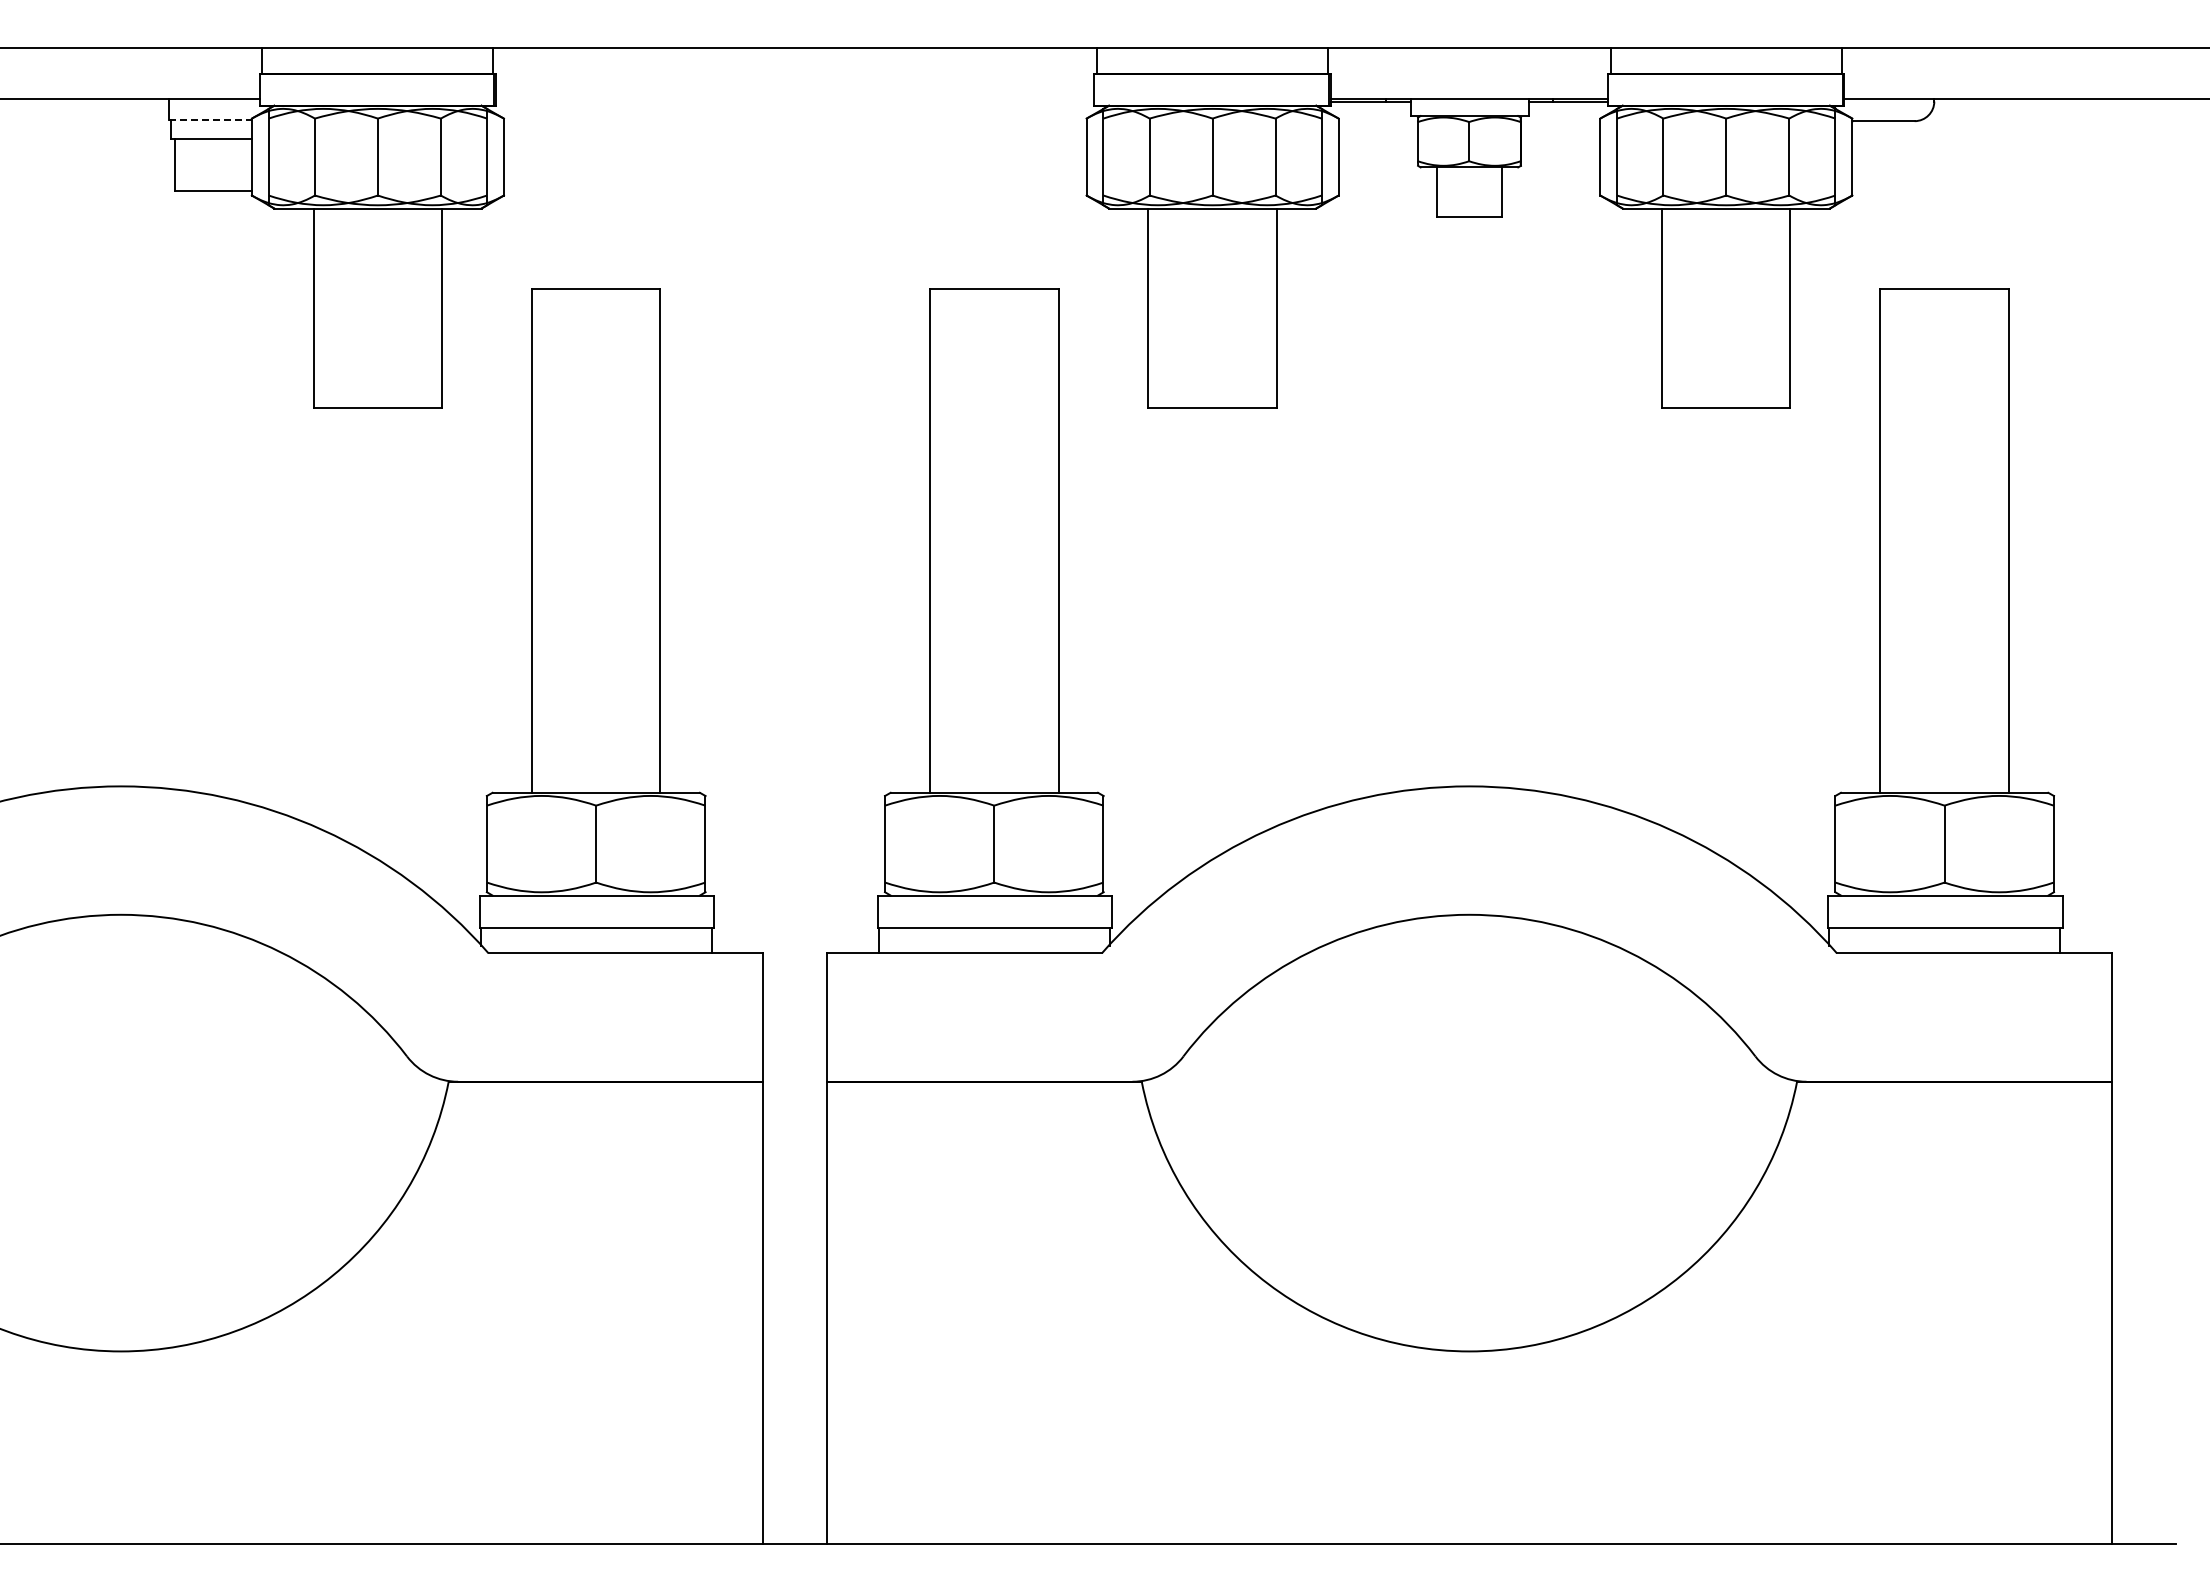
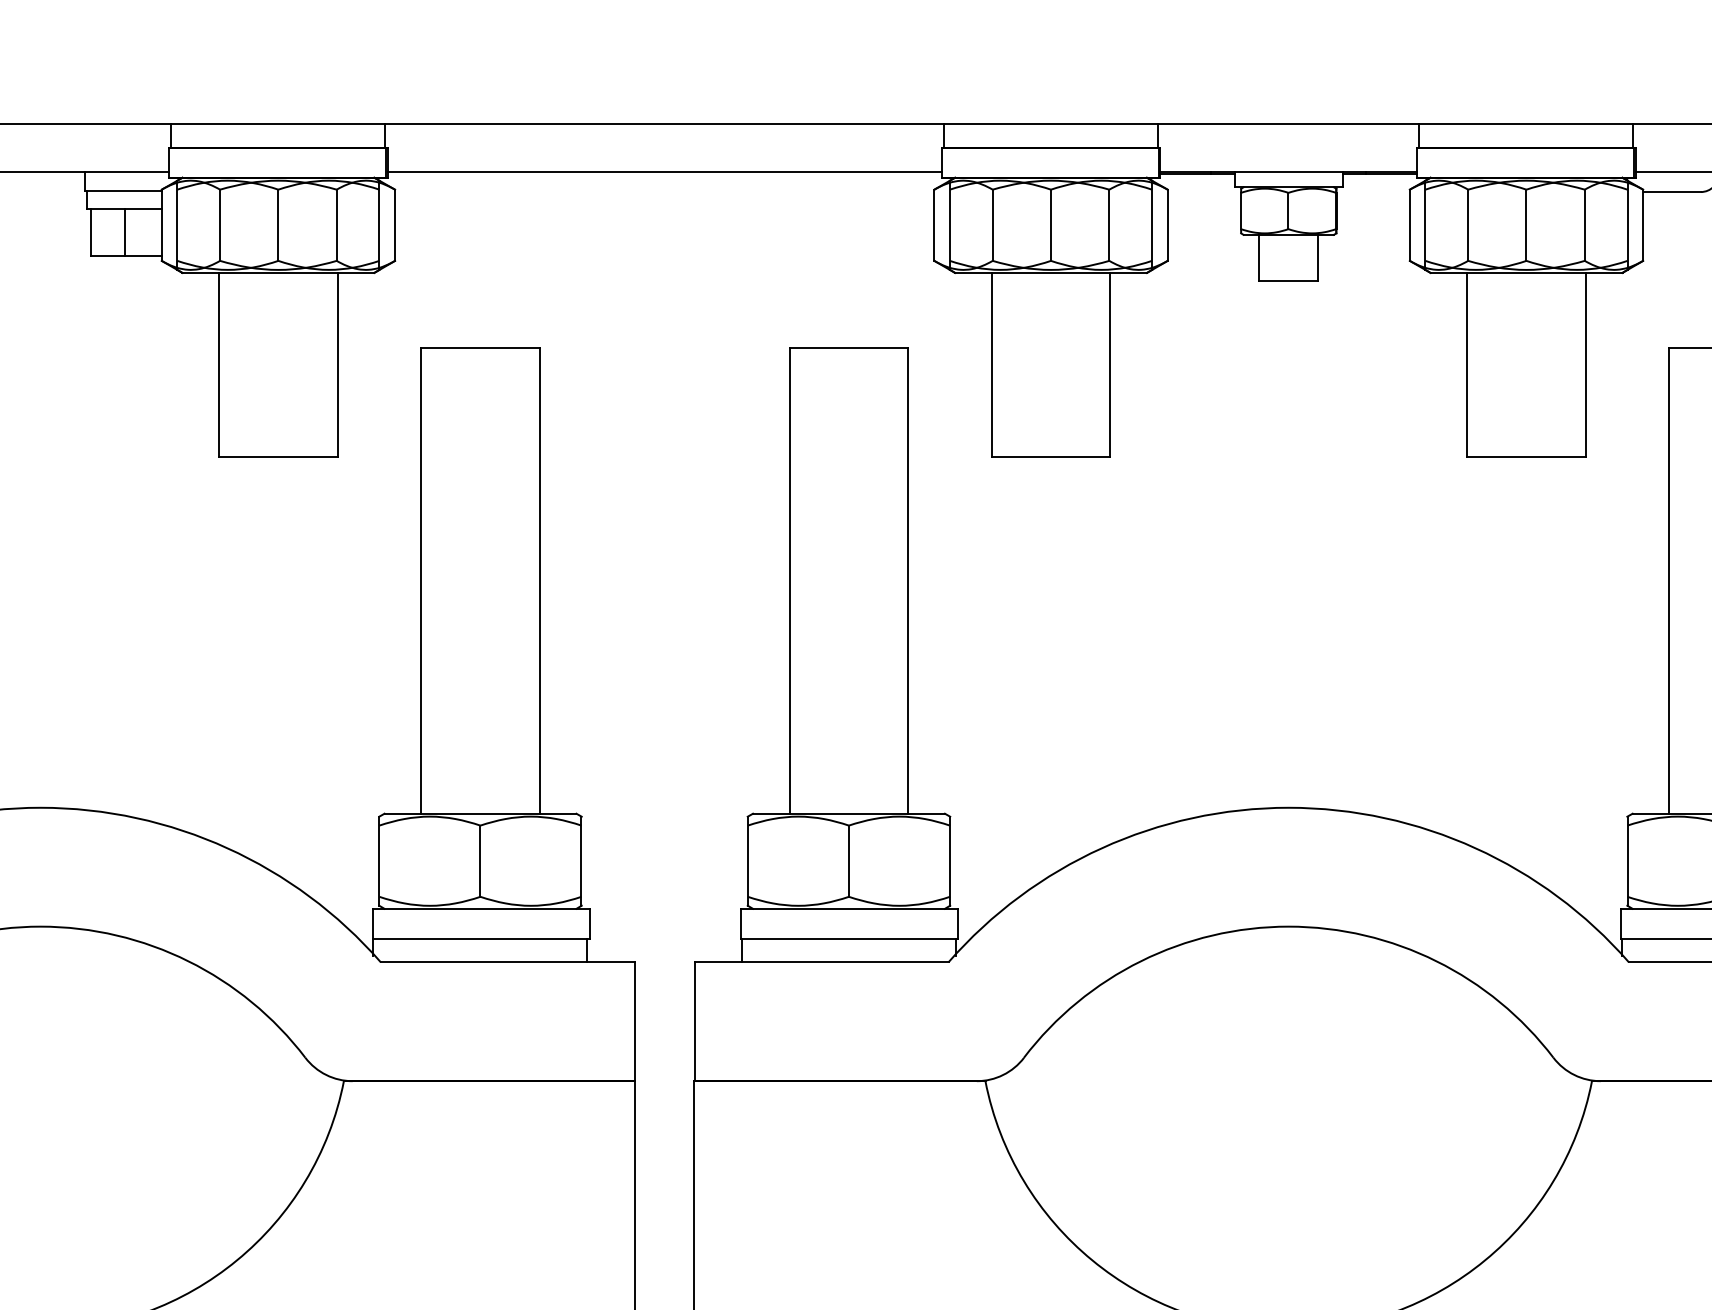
line: (795, 99) -> (664, 172), added
line: (211, 119) -> (124, 190), dashed -> solid
line: (212, 164) -> (125, 232), added

